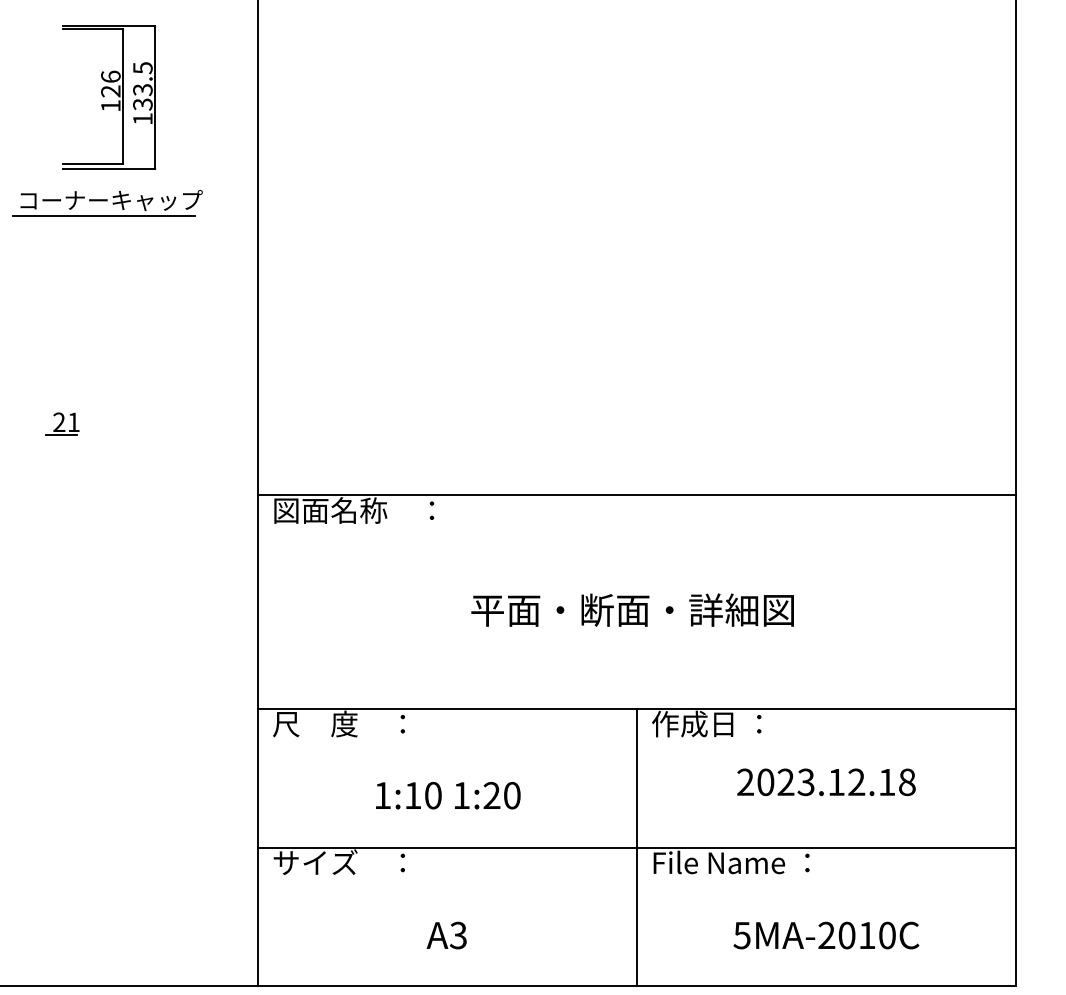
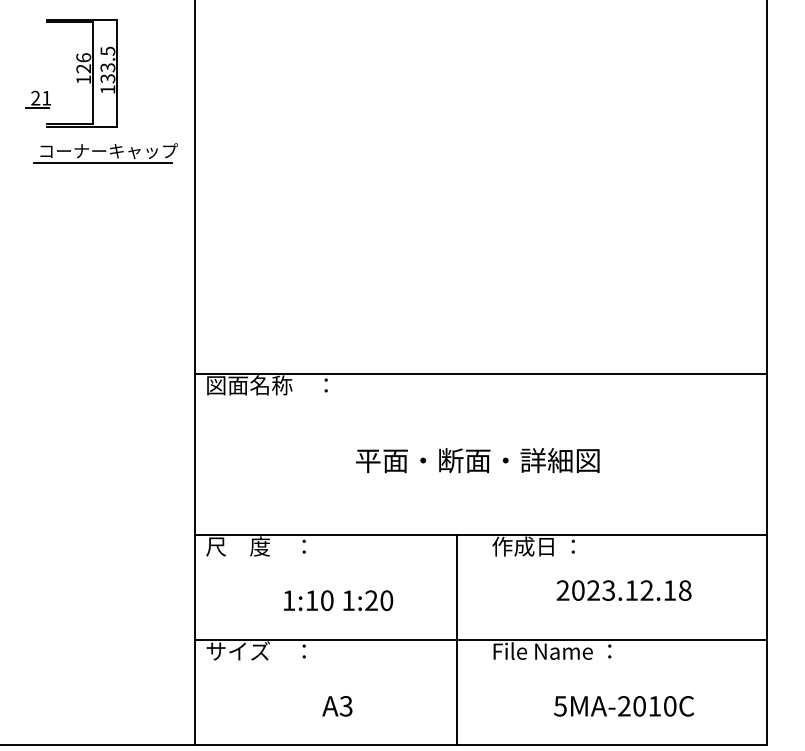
part: (107, 203) -> (106, 153), moved
part: (62, 423) -> (38, 99), moved
line: (637, 847) -> (457, 639), moved

